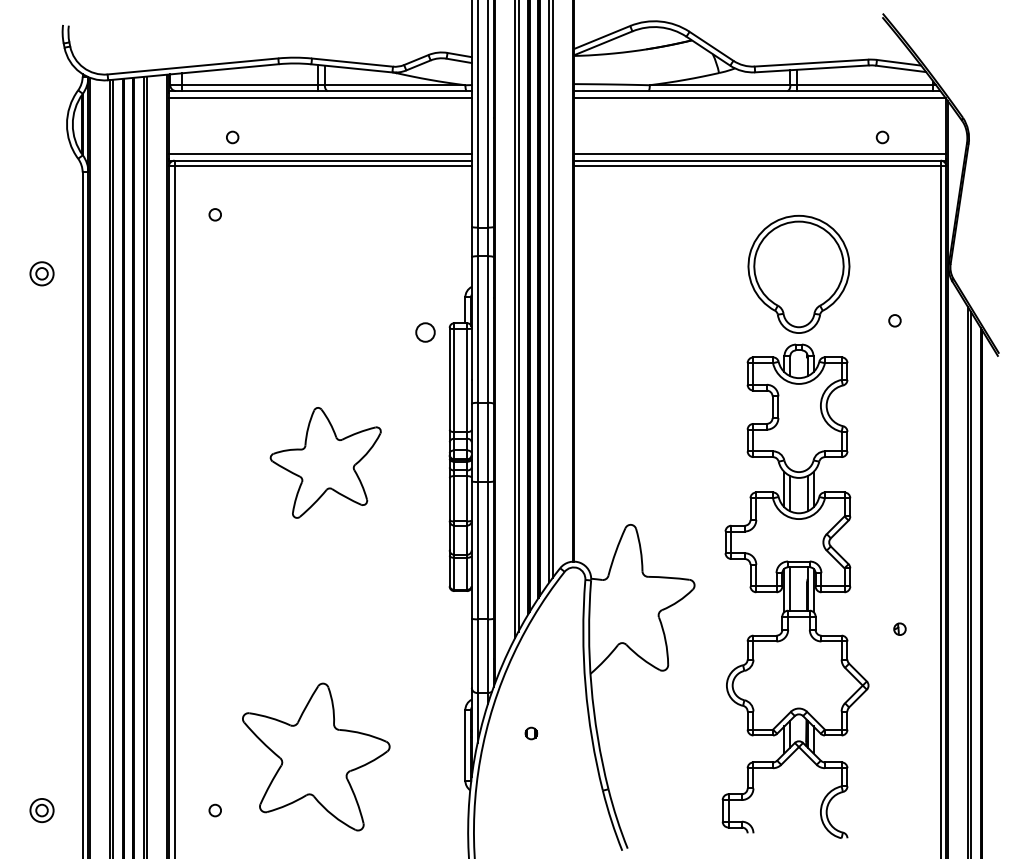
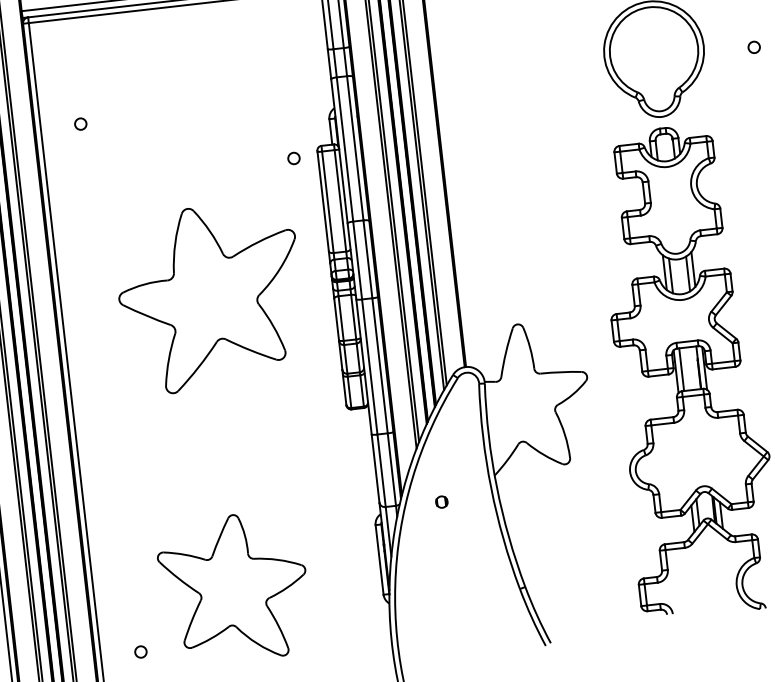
circle: (214, 214) -> (80, 123), moved
circle: (894, 320) -> (753, 47), moved
circle: (424, 332) -> (293, 158), size x0.62
part: (325, 462) -> (210, 297), size x1.67
part: (531, 733) -> (441, 502), moved

